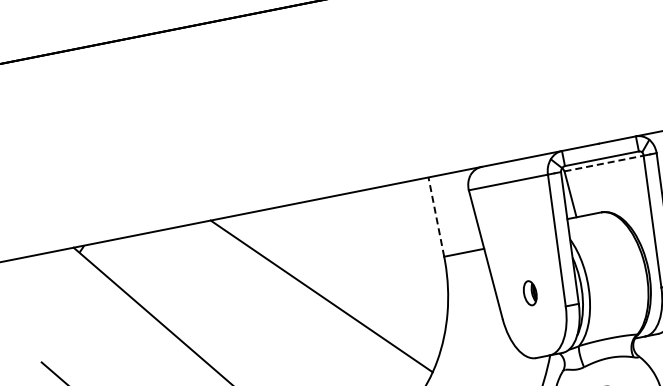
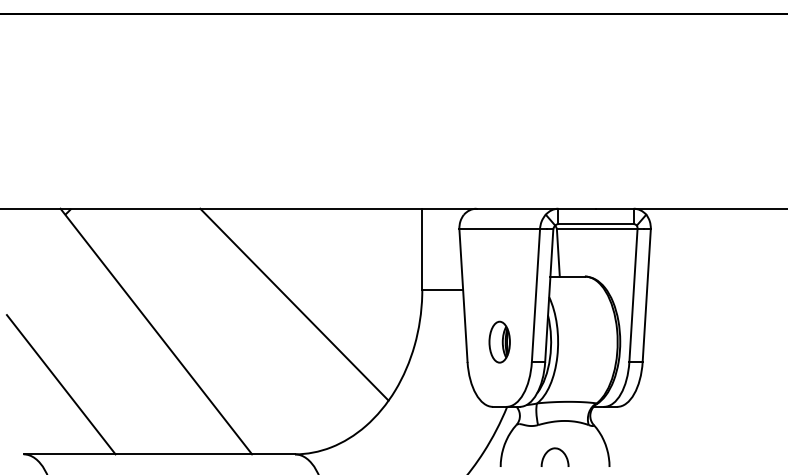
line: (604, 163) -> (597, 229), dashed -> solid
line: (436, 216) -> (422, 248), dashed -> solid
part: (530, 292) -> (499, 341), size x1.67

